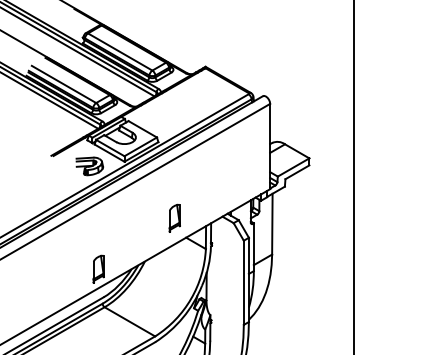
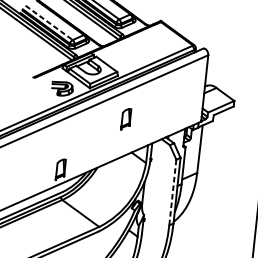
line: (64, 84) -> (49, 22), solid -> dashed
part: (174, 217) -> (126, 118), moved
line: (243, 283) -> (172, 193), solid -> dashed

